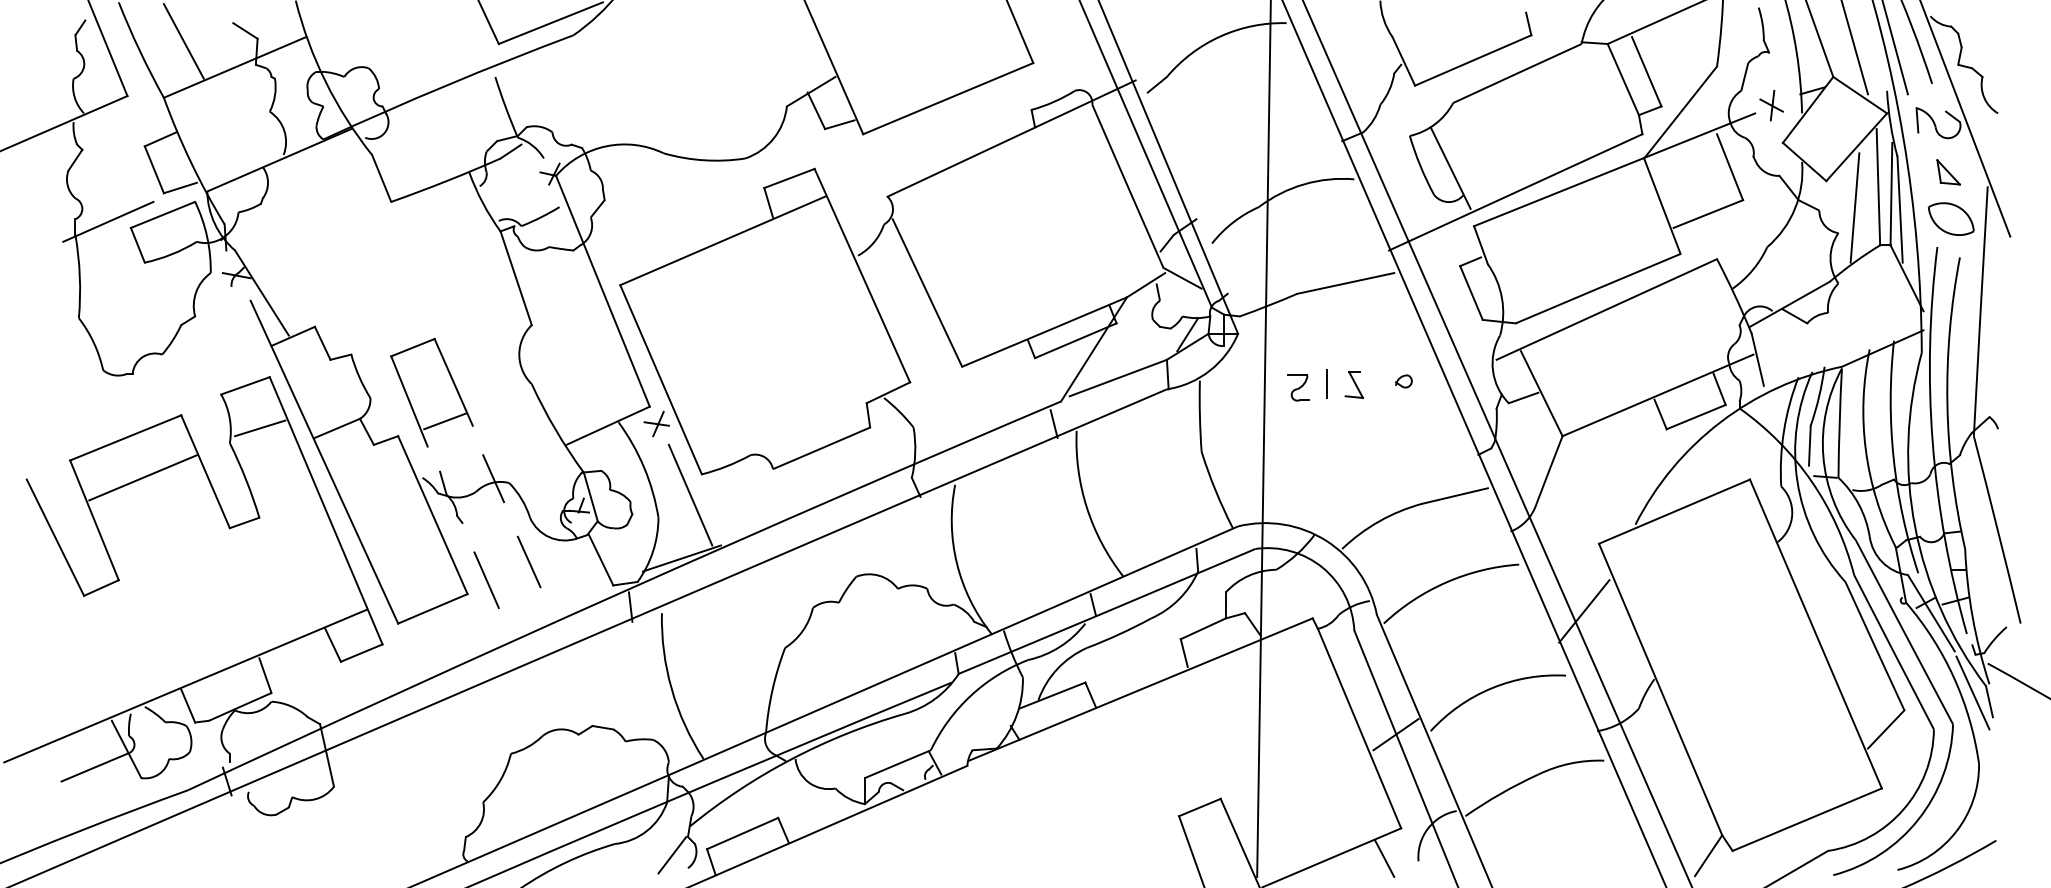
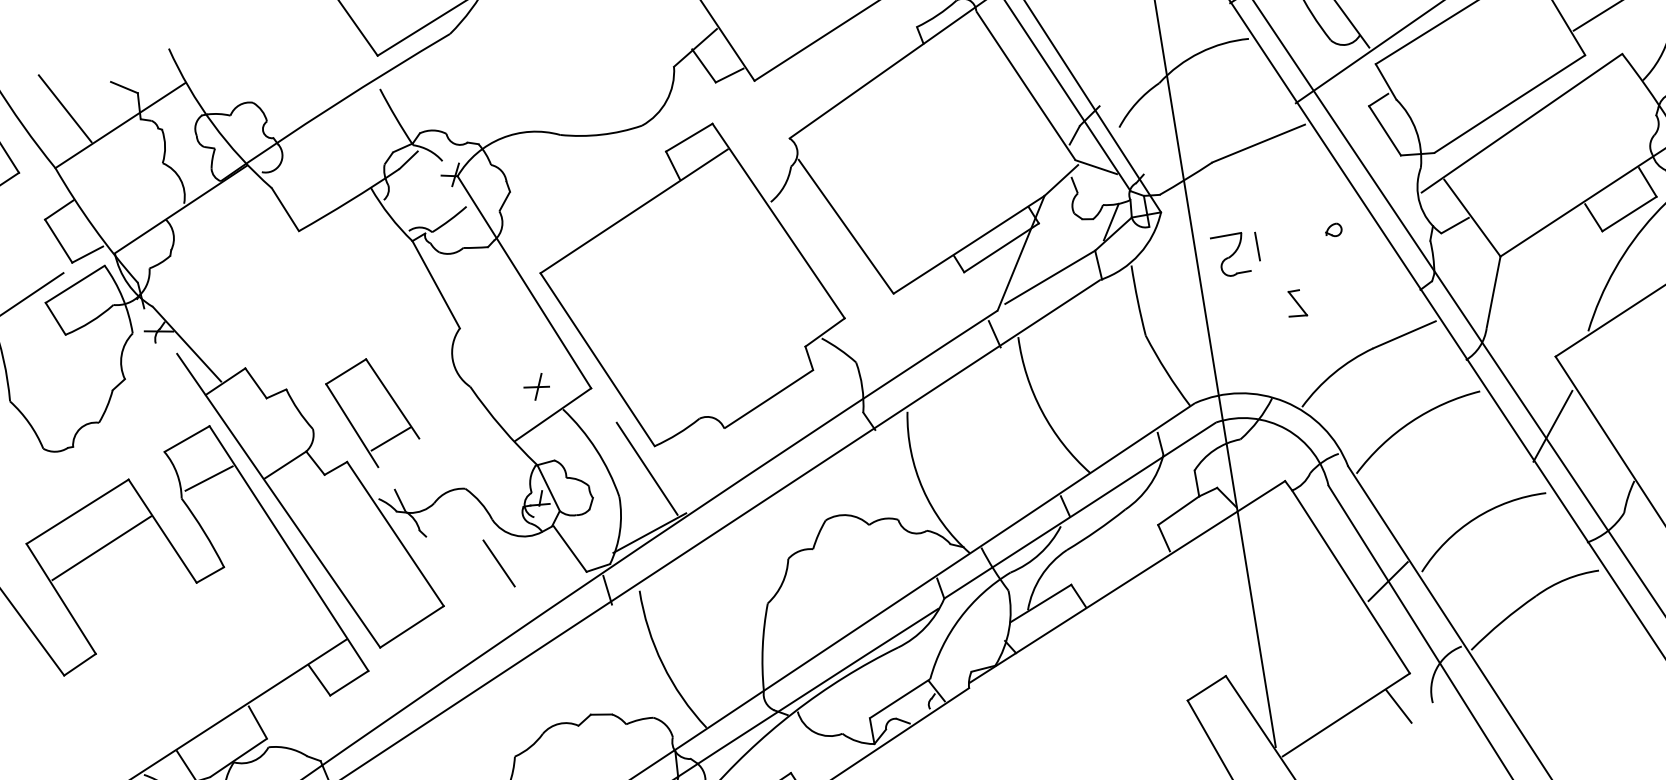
part: (1353, 384) -> (1295, 303), moved
part: (1298, 387) -> (1230, 254), size x1.6
part: (656, 423) -> (536, 386), moved
line: (493, 478) -> (449, 487), removed
line: (486, 579) -> (459, 588), removed

